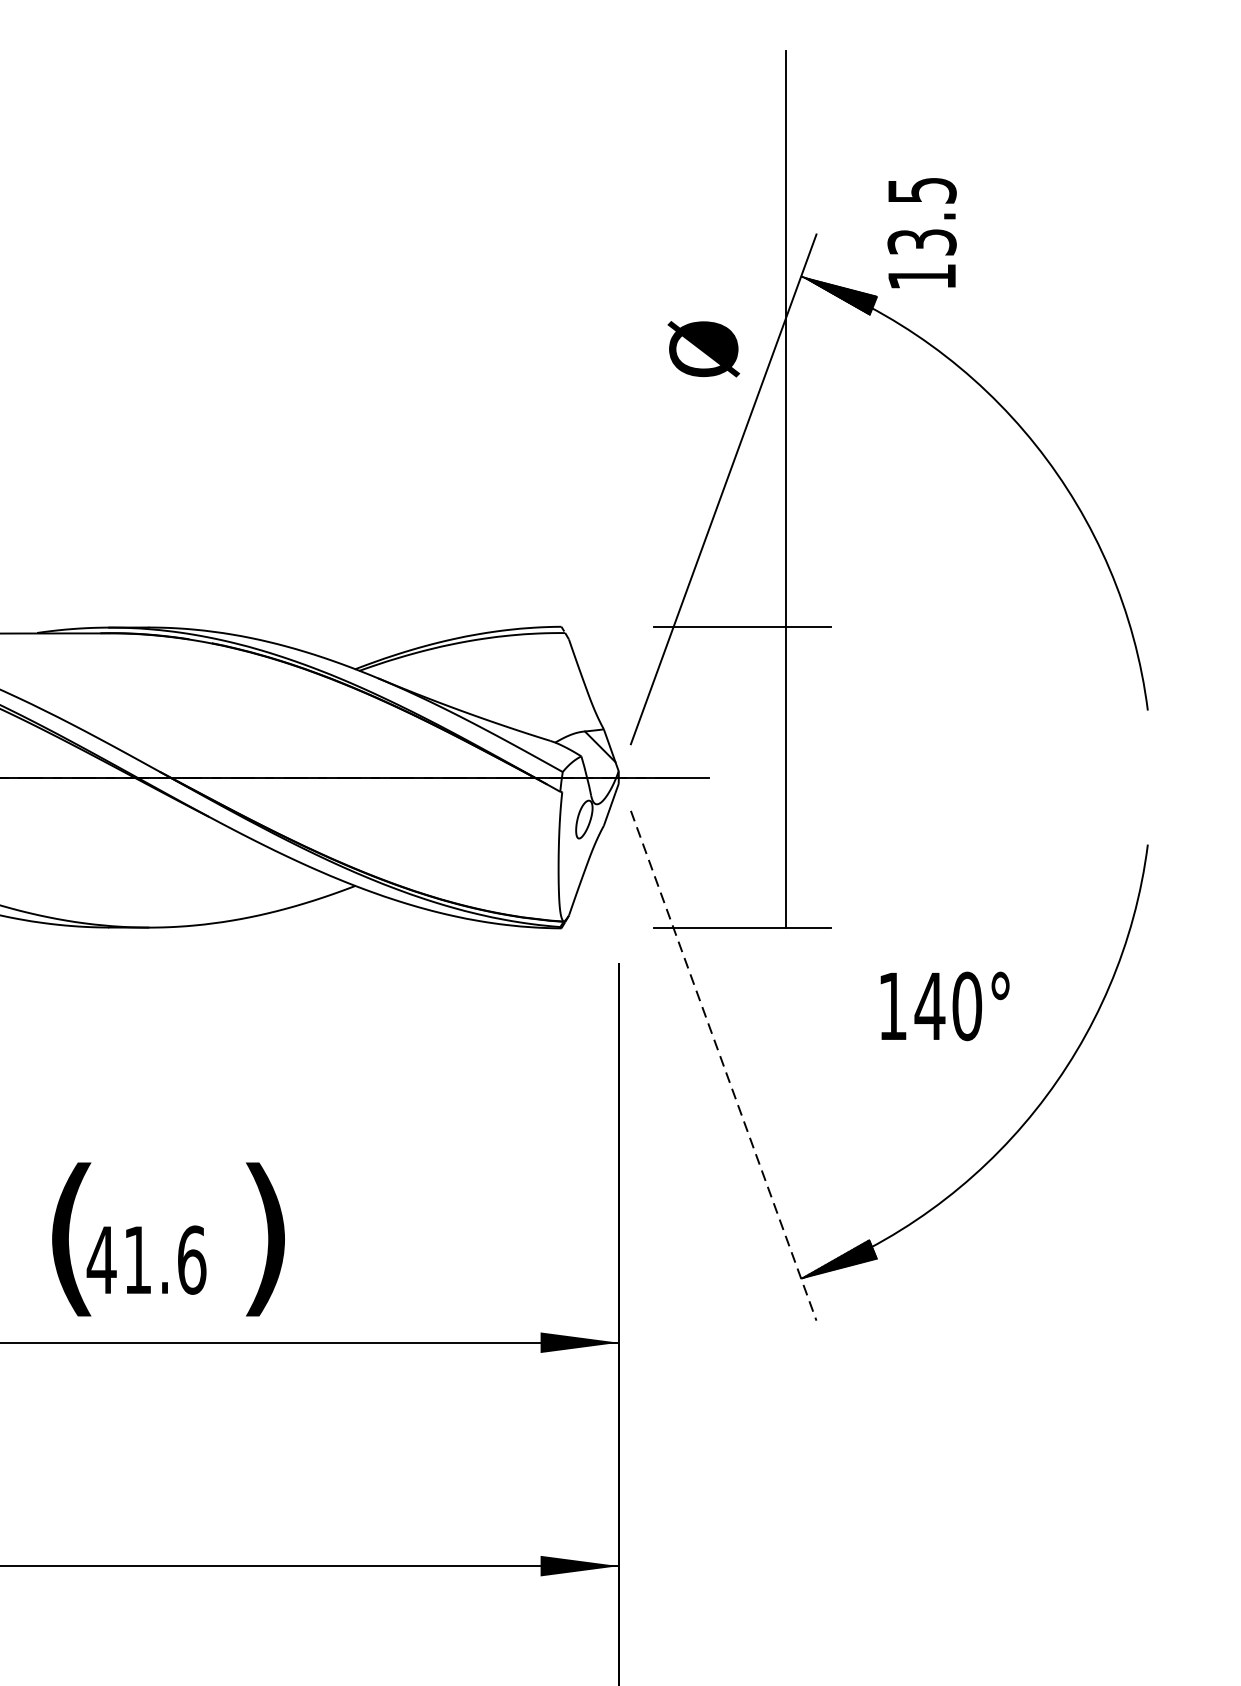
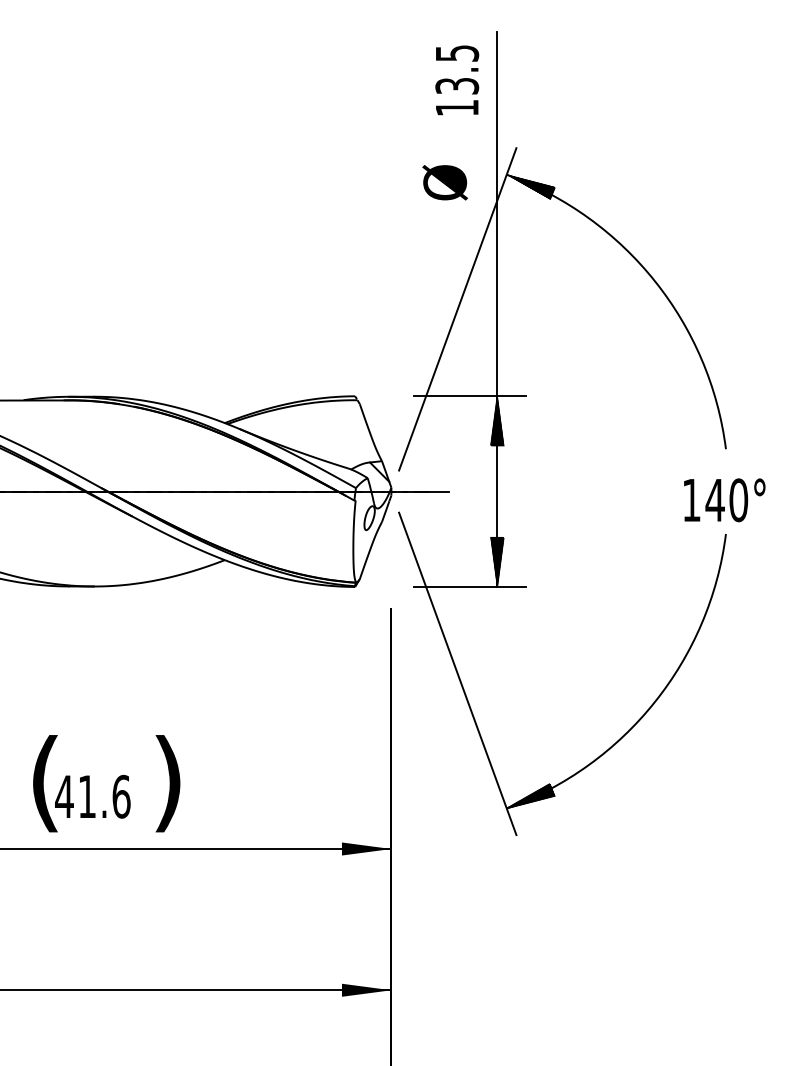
text: (922, 233) -> (457, 80), moved
text: (702, 348) -> (444, 182), moved
hatch: (784, 665) -> (496, 420), added
hatch: (784, 888) -> (496, 561), added
text: (944, 1006) -> (724, 500), moved
line: (723, 1065) -> (457, 673), dashed -> solid

